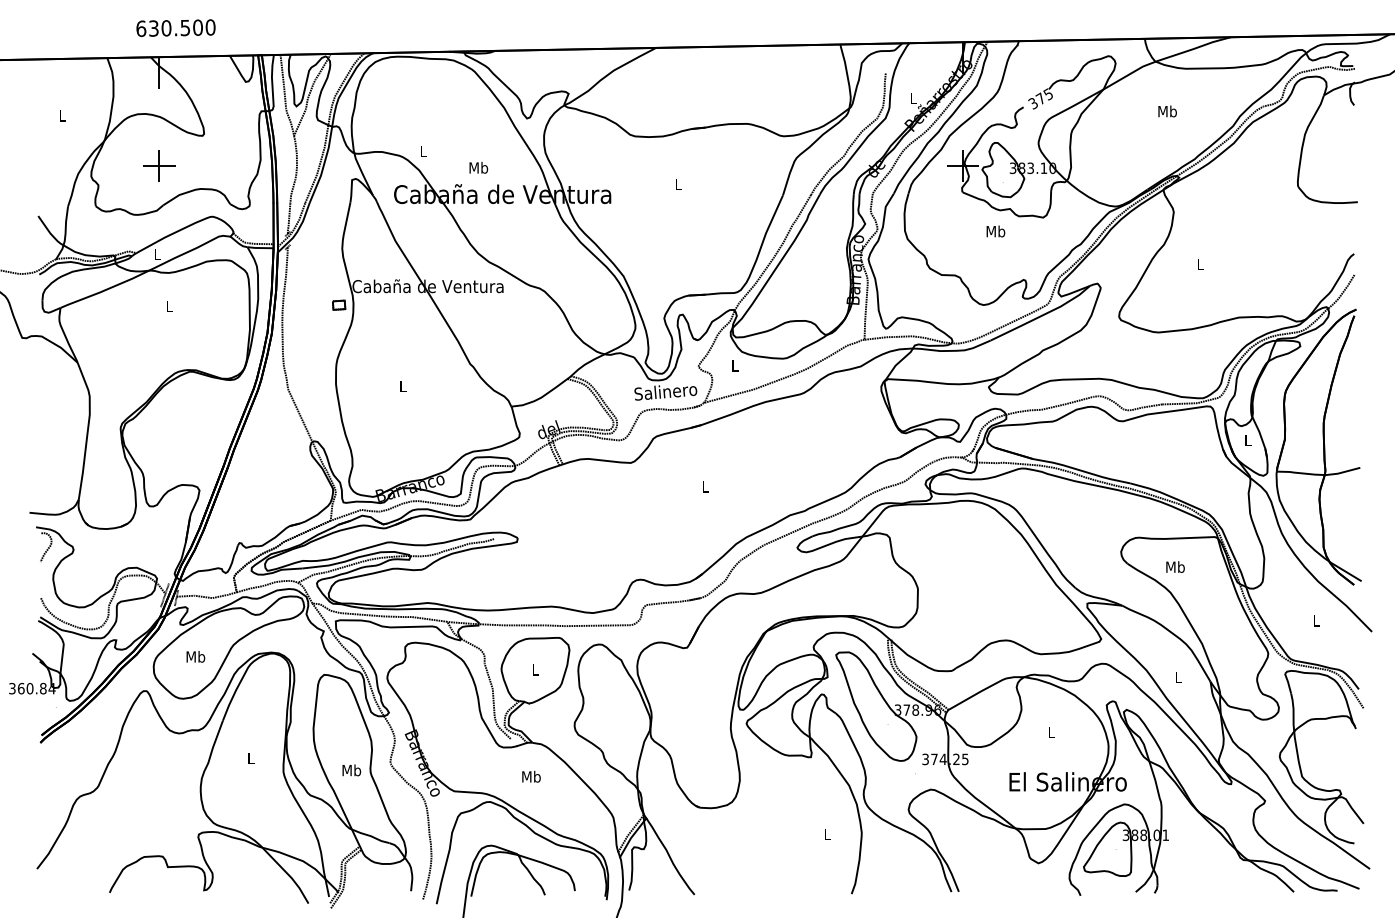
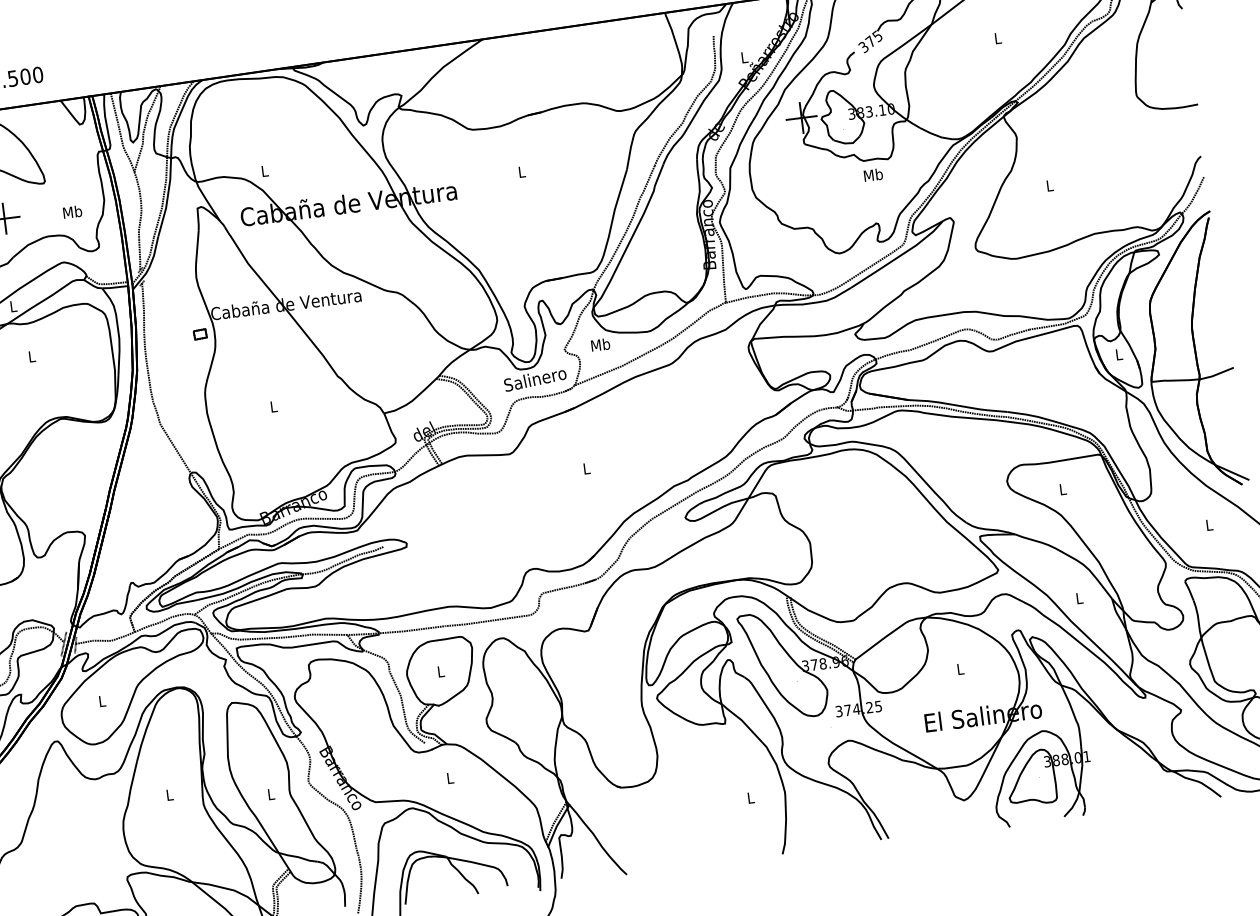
text: (1167, 111) -> (997, 38), Mb -> L
text: (478, 167) -> (72, 211), moved
text: (995, 231) -> (873, 175), moved
text: (734, 365) -> (600, 344), L -> Mb
text: (1175, 566) -> (1062, 488), Mb -> L
text: (195, 656) -> (101, 700), Mb -> L
text: (351, 770) -> (270, 794), Mb -> L
text: (531, 776) -> (450, 777), Mb -> L

